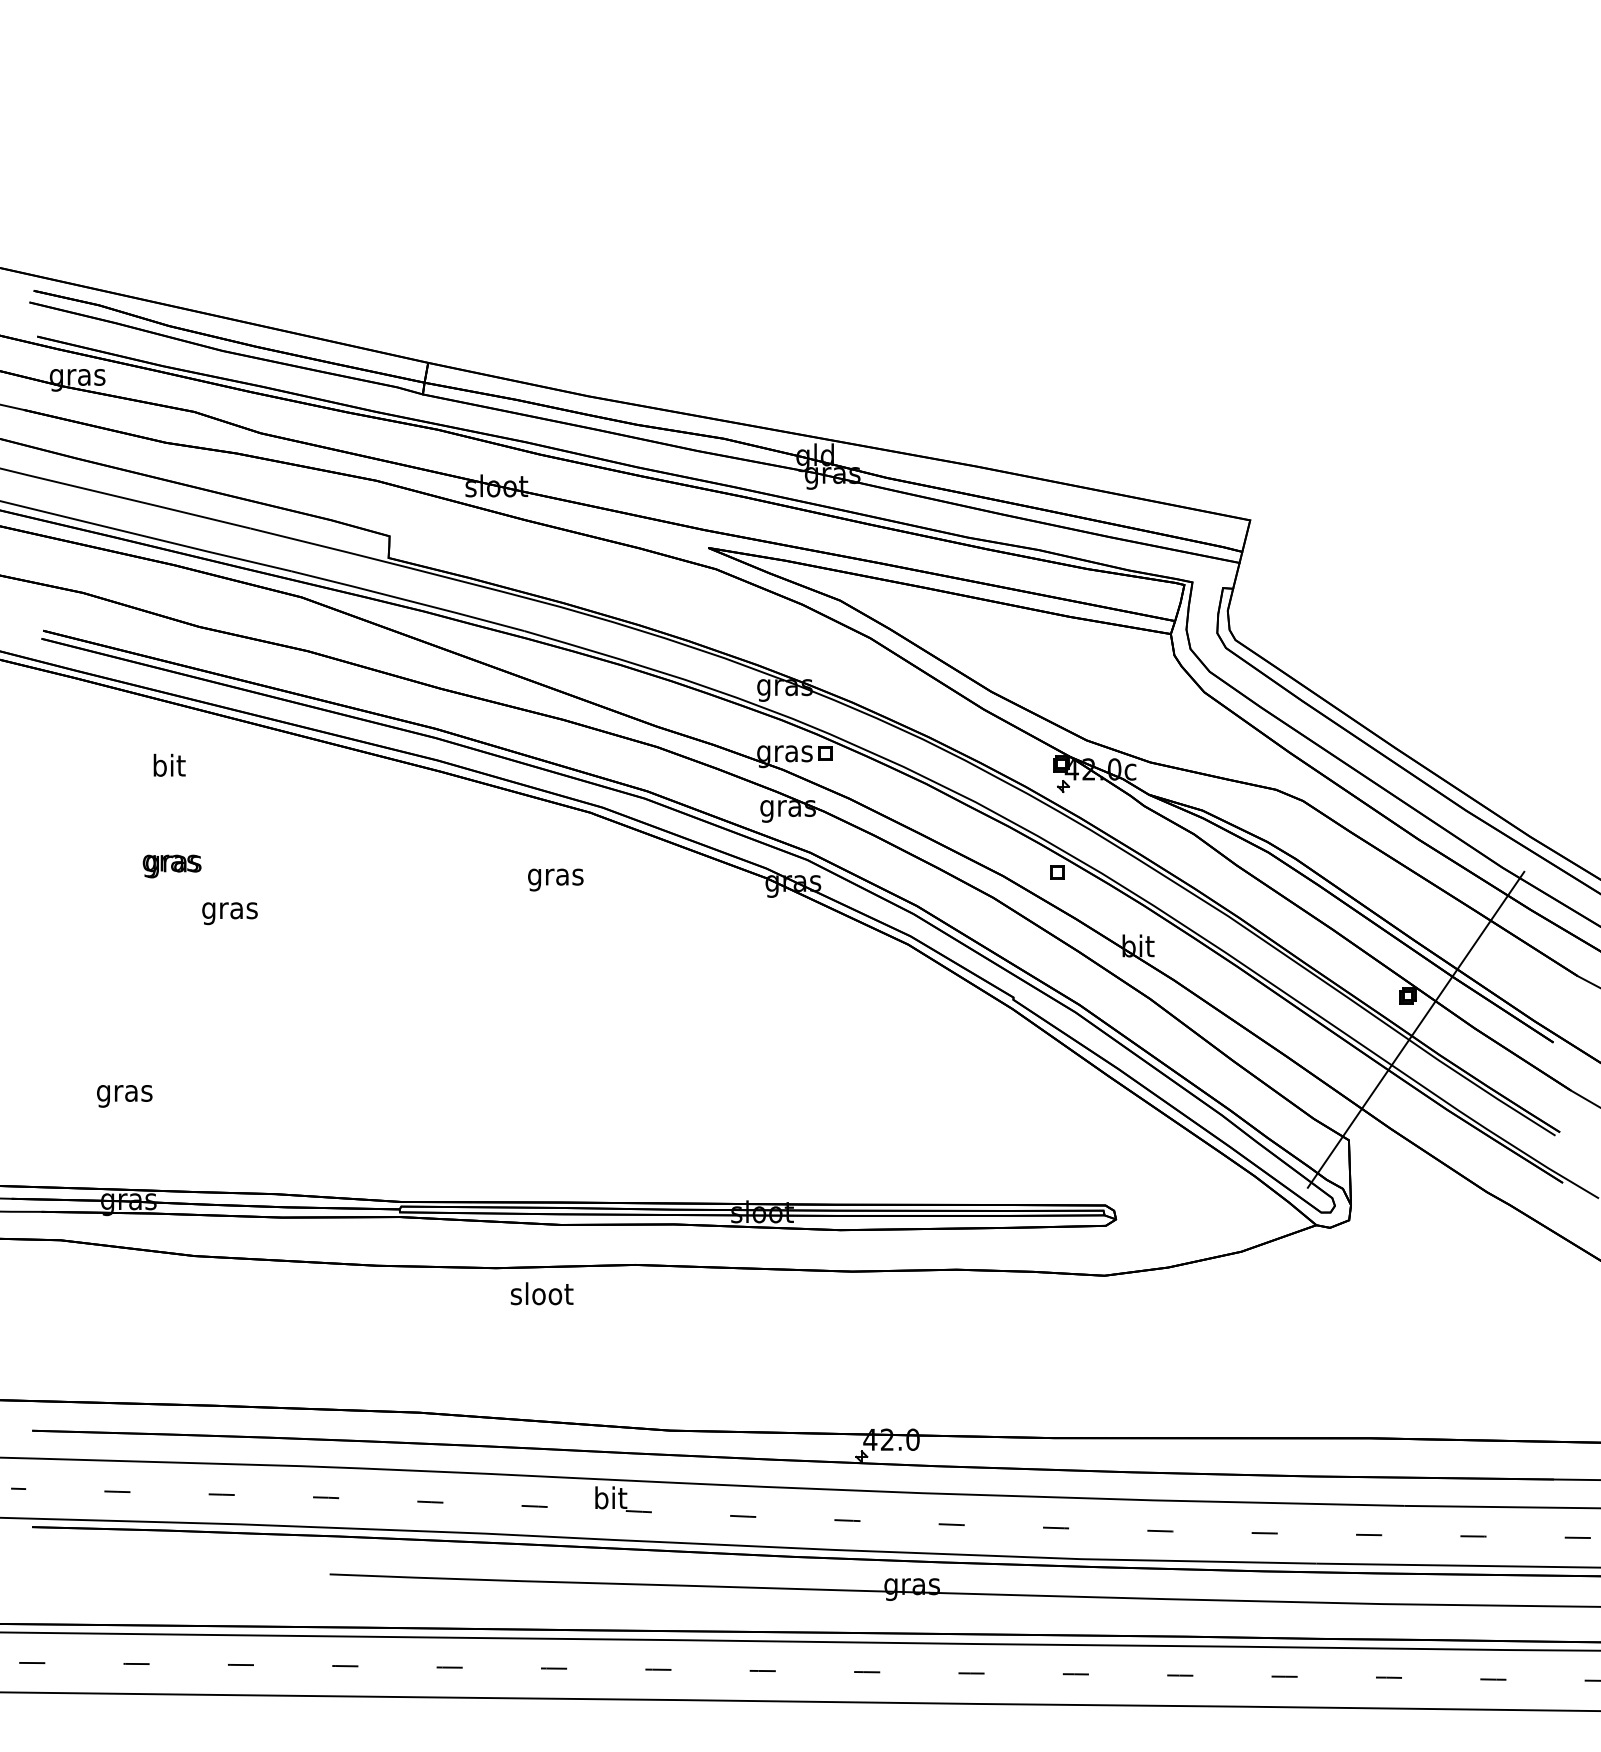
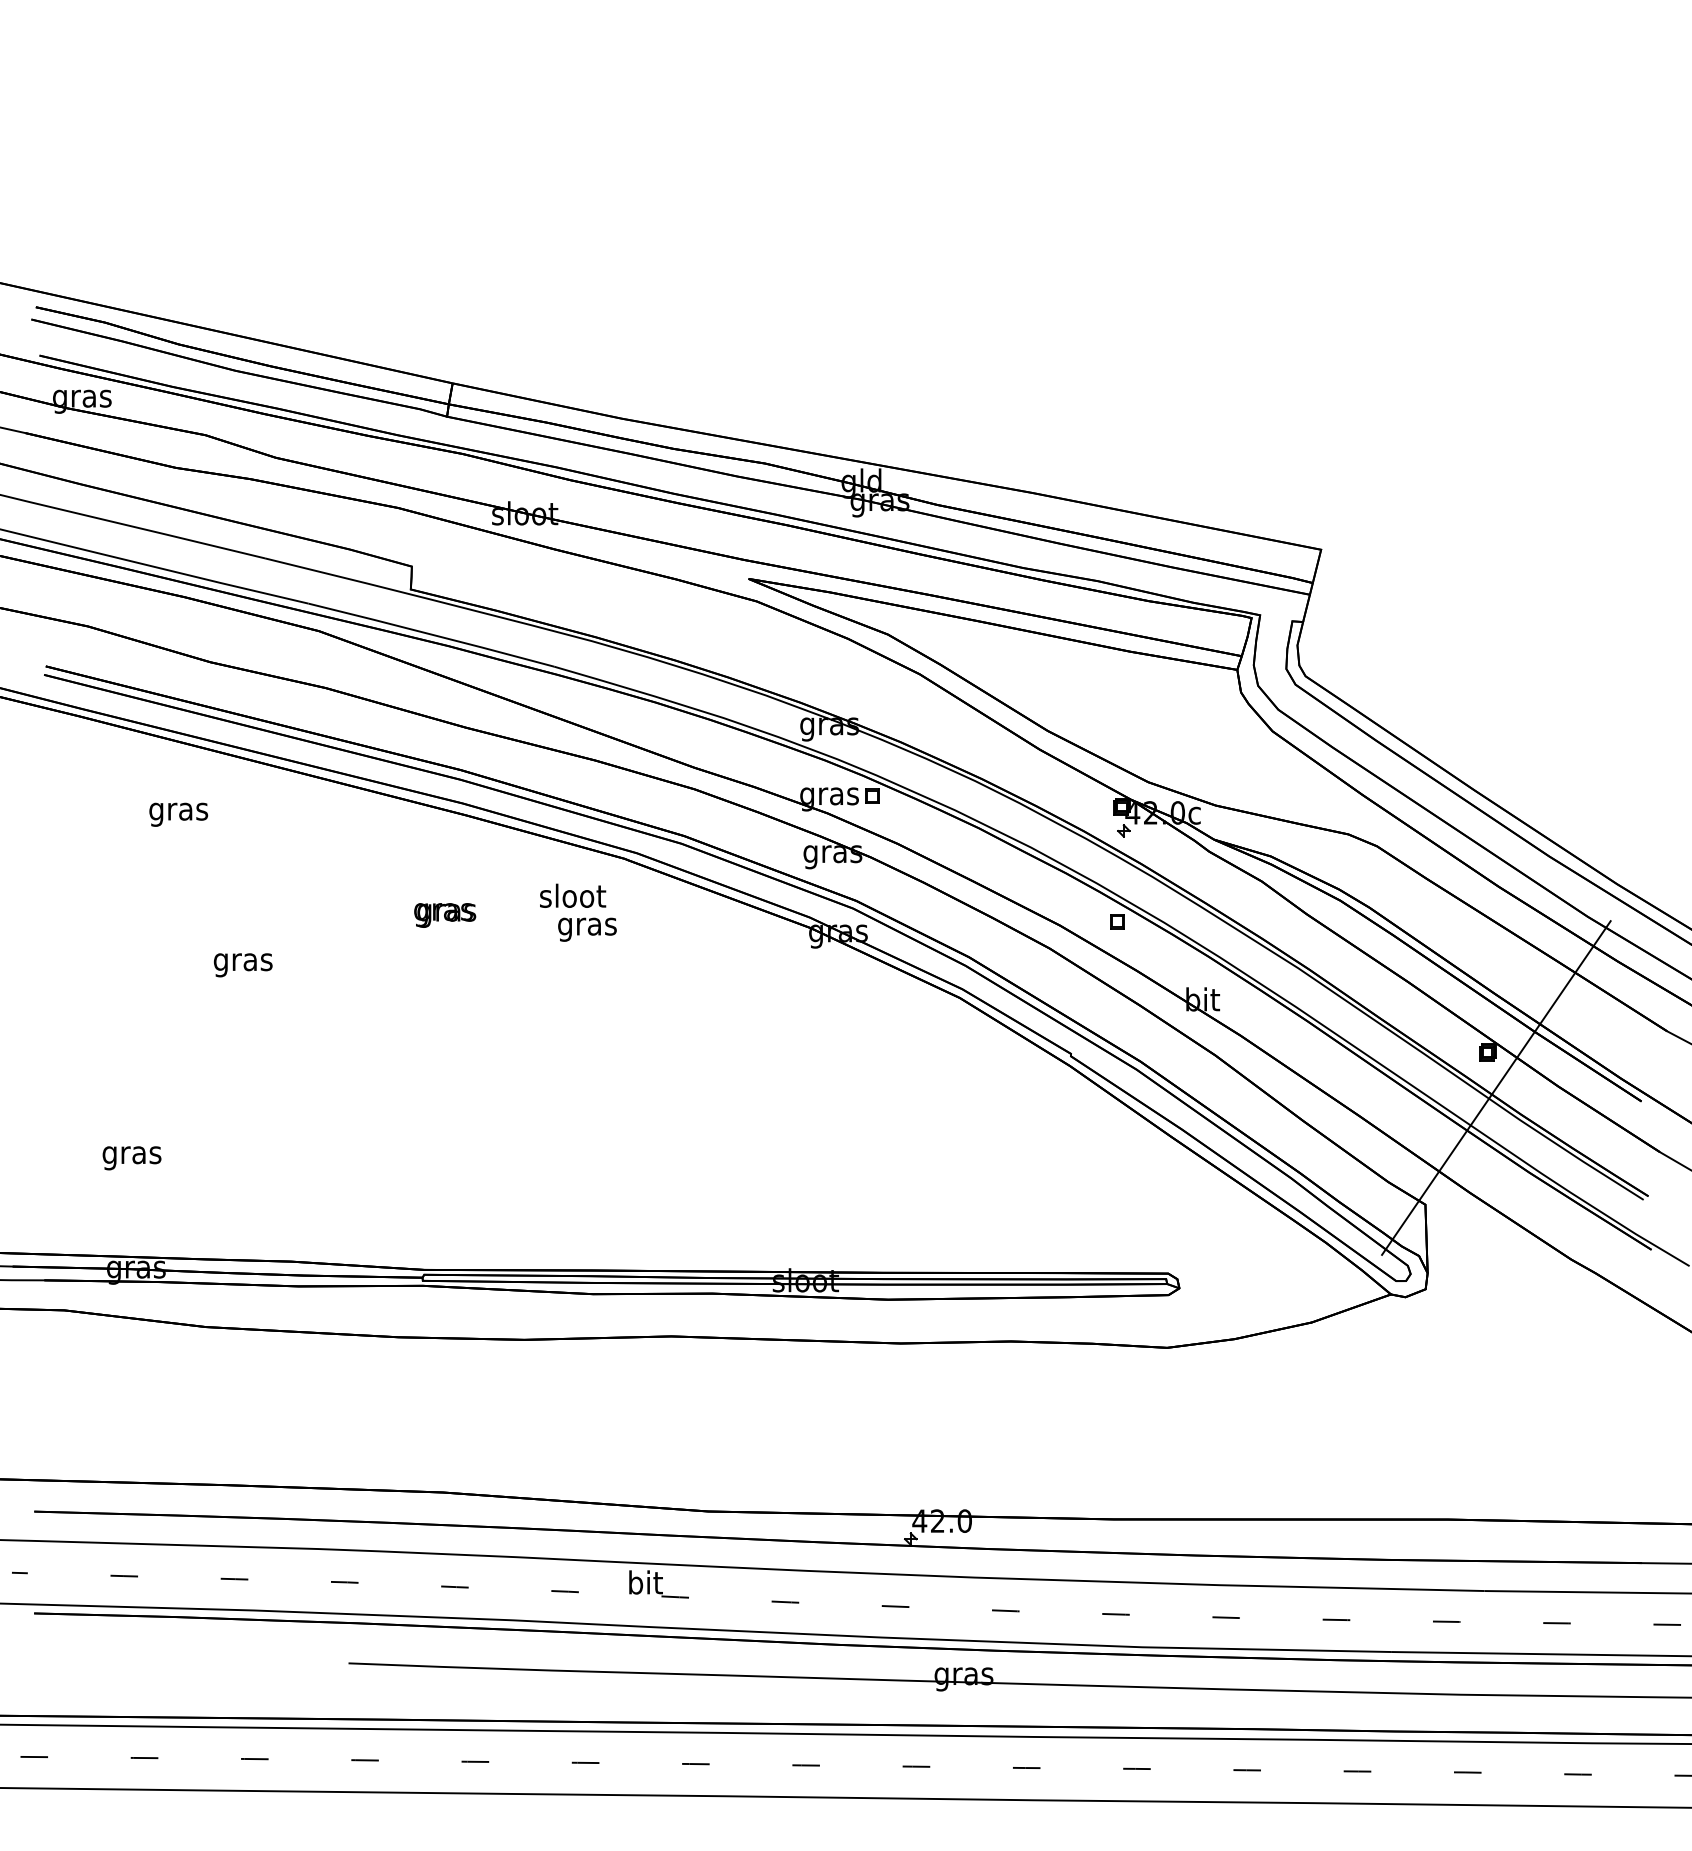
text: (168, 768) -> (178, 811), bit -> gras
text: (172, 866) -> (445, 915), moved
text: (542, 1293) -> (573, 895), moved

